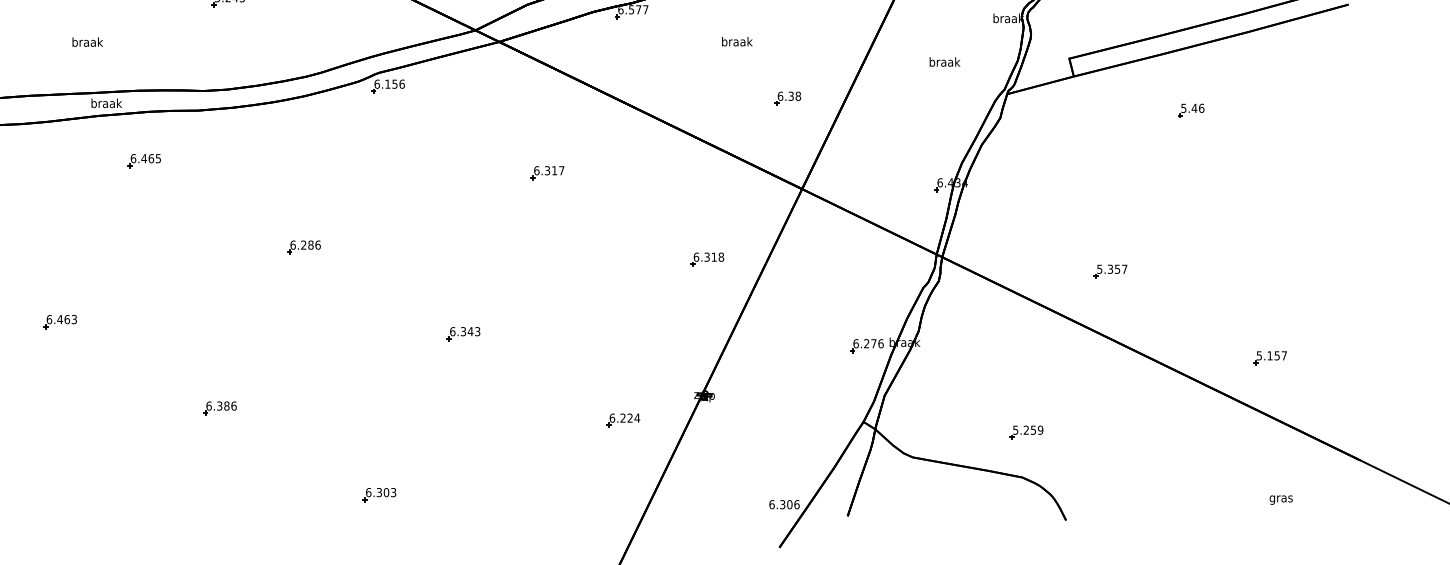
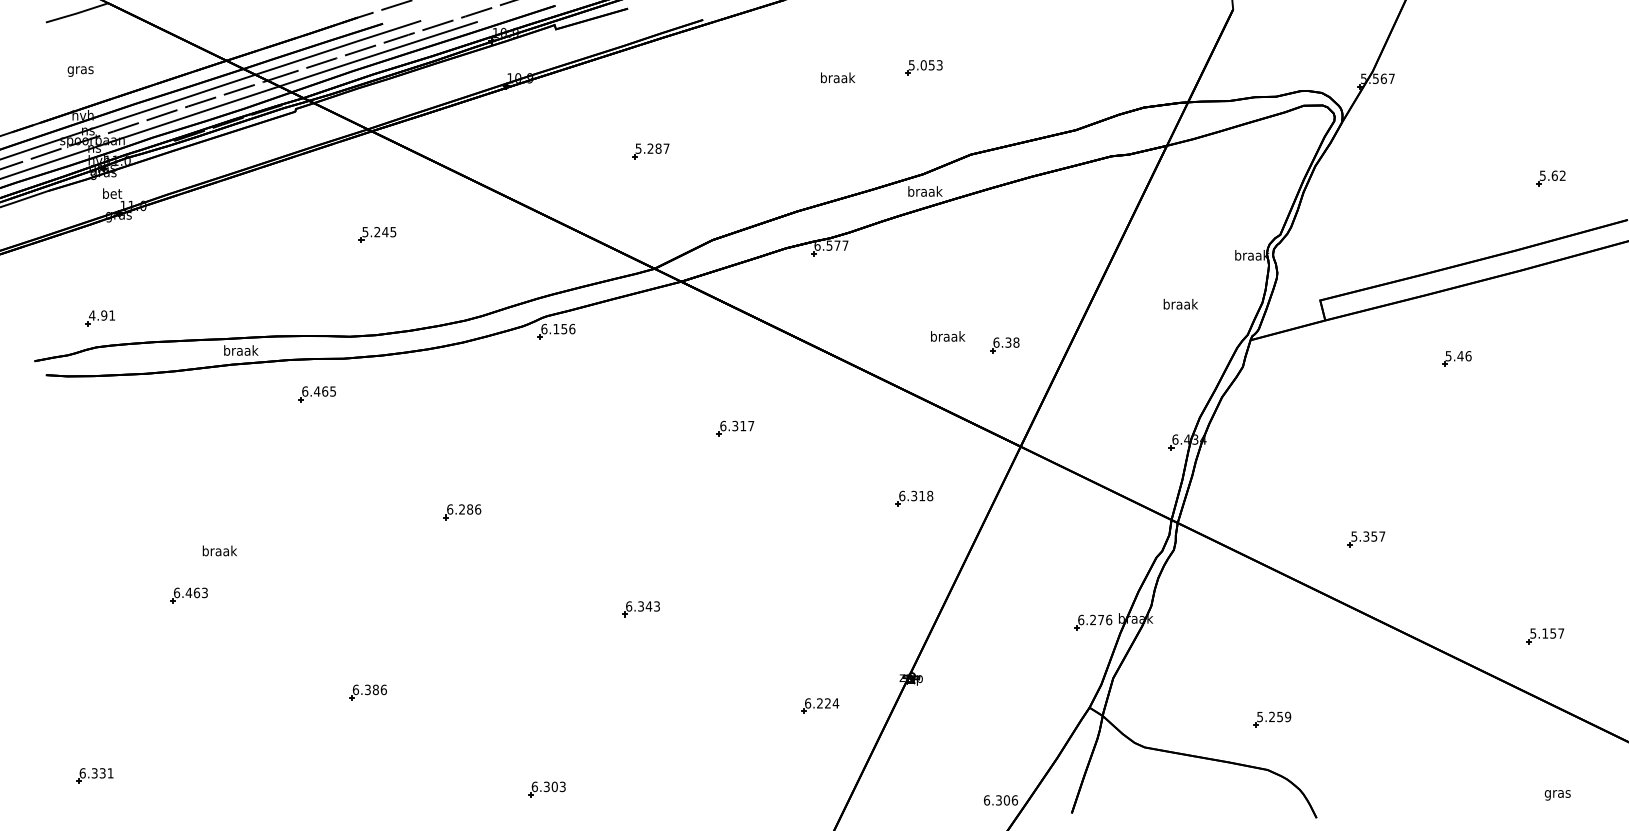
text: (87, 41) -> (219, 550), moved
text: (737, 41) -> (948, 336), moved
part: (143, 161) -> (316, 394), moved
part: (707, 259) -> (914, 498), moved

